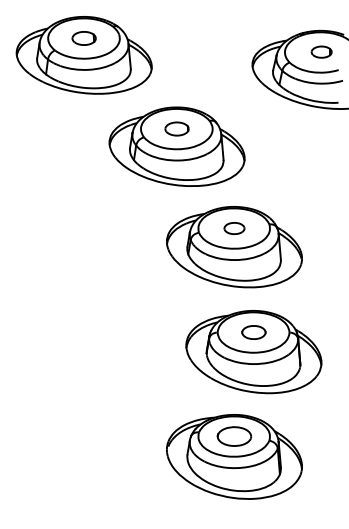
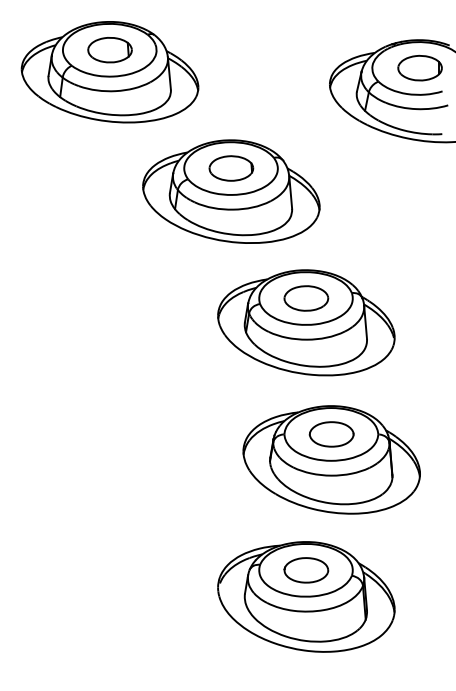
part: (83, 38) -> (109, 50), size x1.43
part: (321, 51) -> (420, 67), size x1.67
part: (176, 128) -> (230, 167), size x1.43
part: (234, 228) -> (306, 298), size x1.67
part: (253, 332) -> (331, 434), size x1.43

